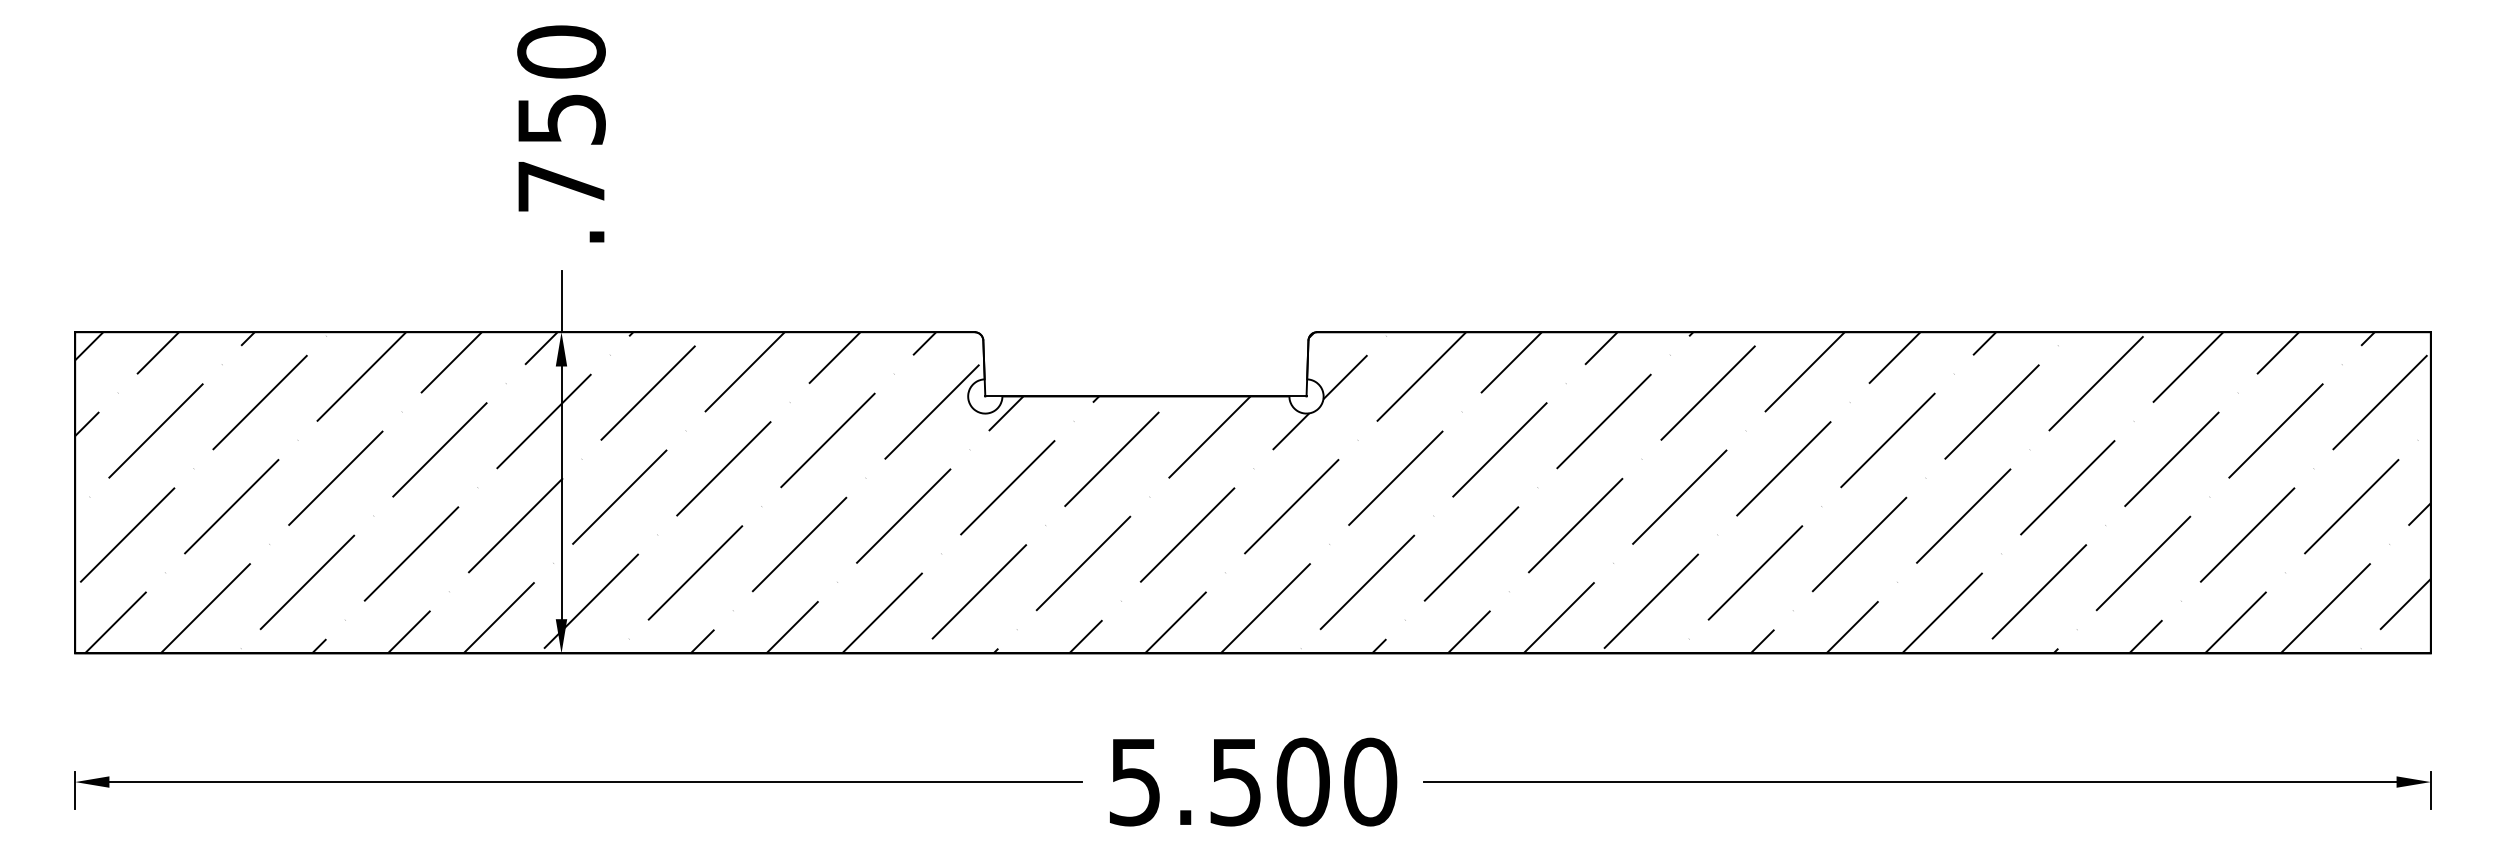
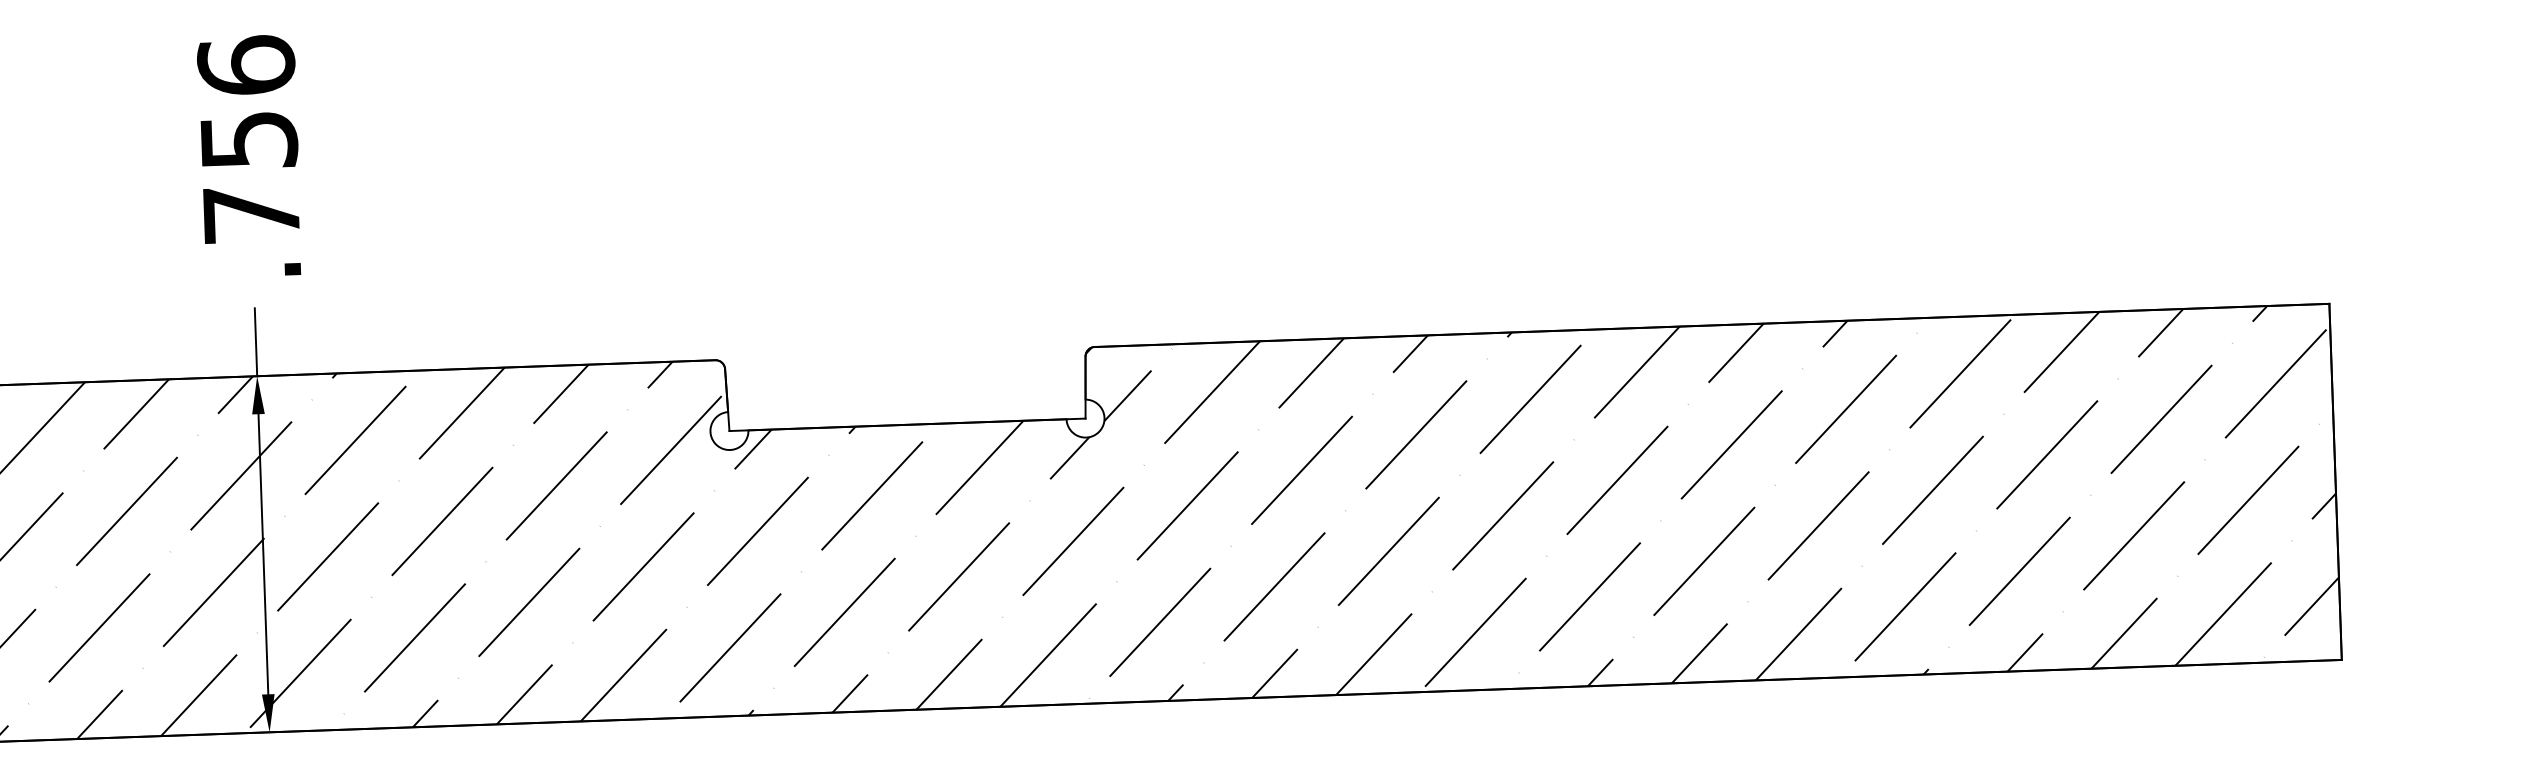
text: (561, 51) -> (246, 65), .750 -> .756

